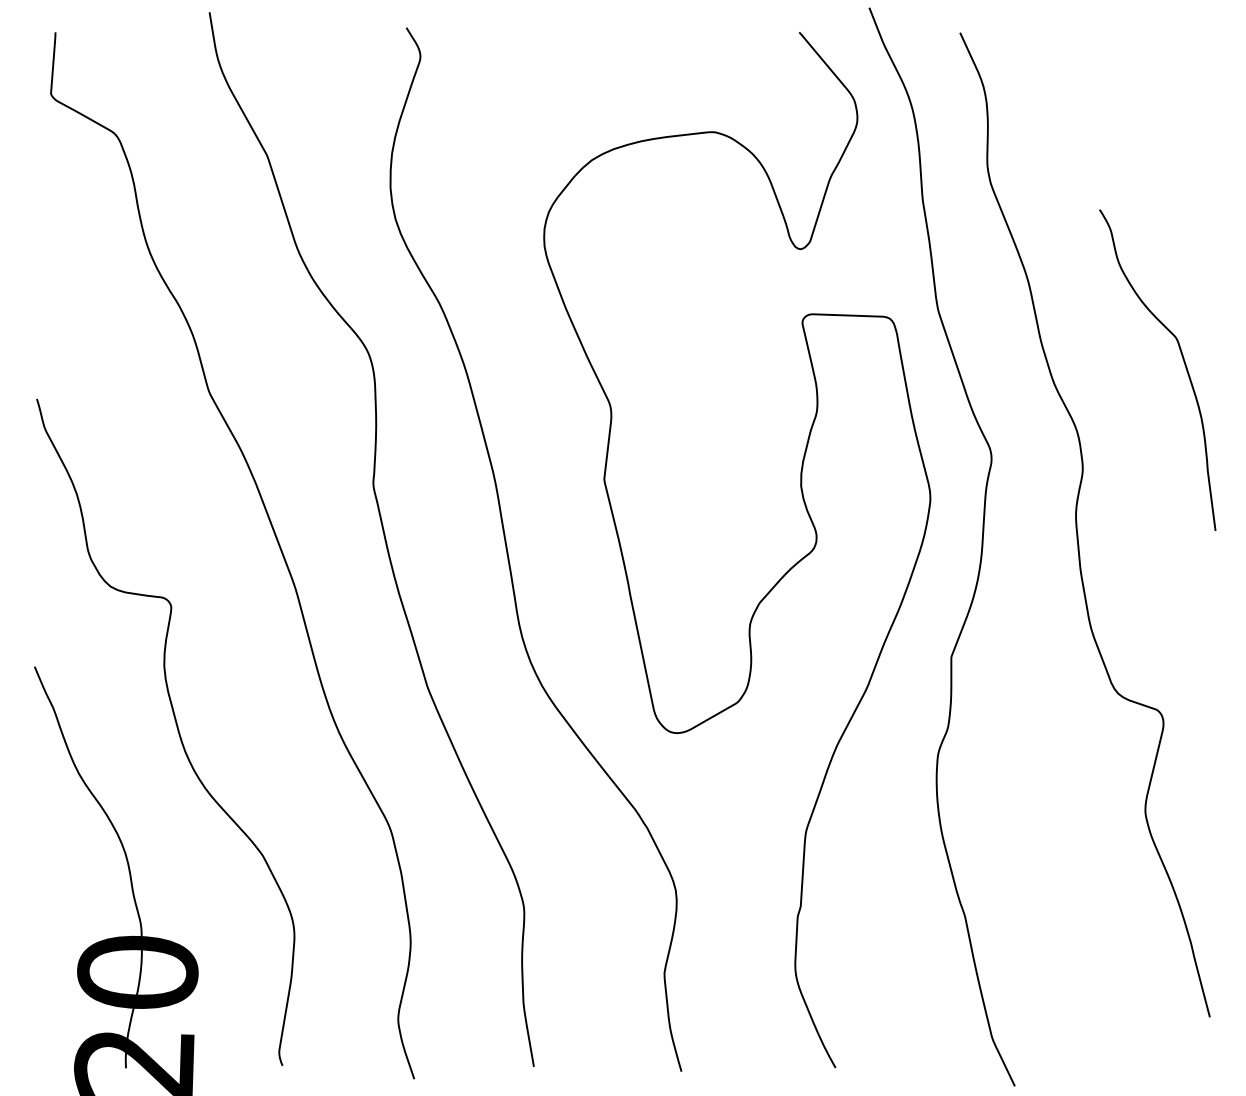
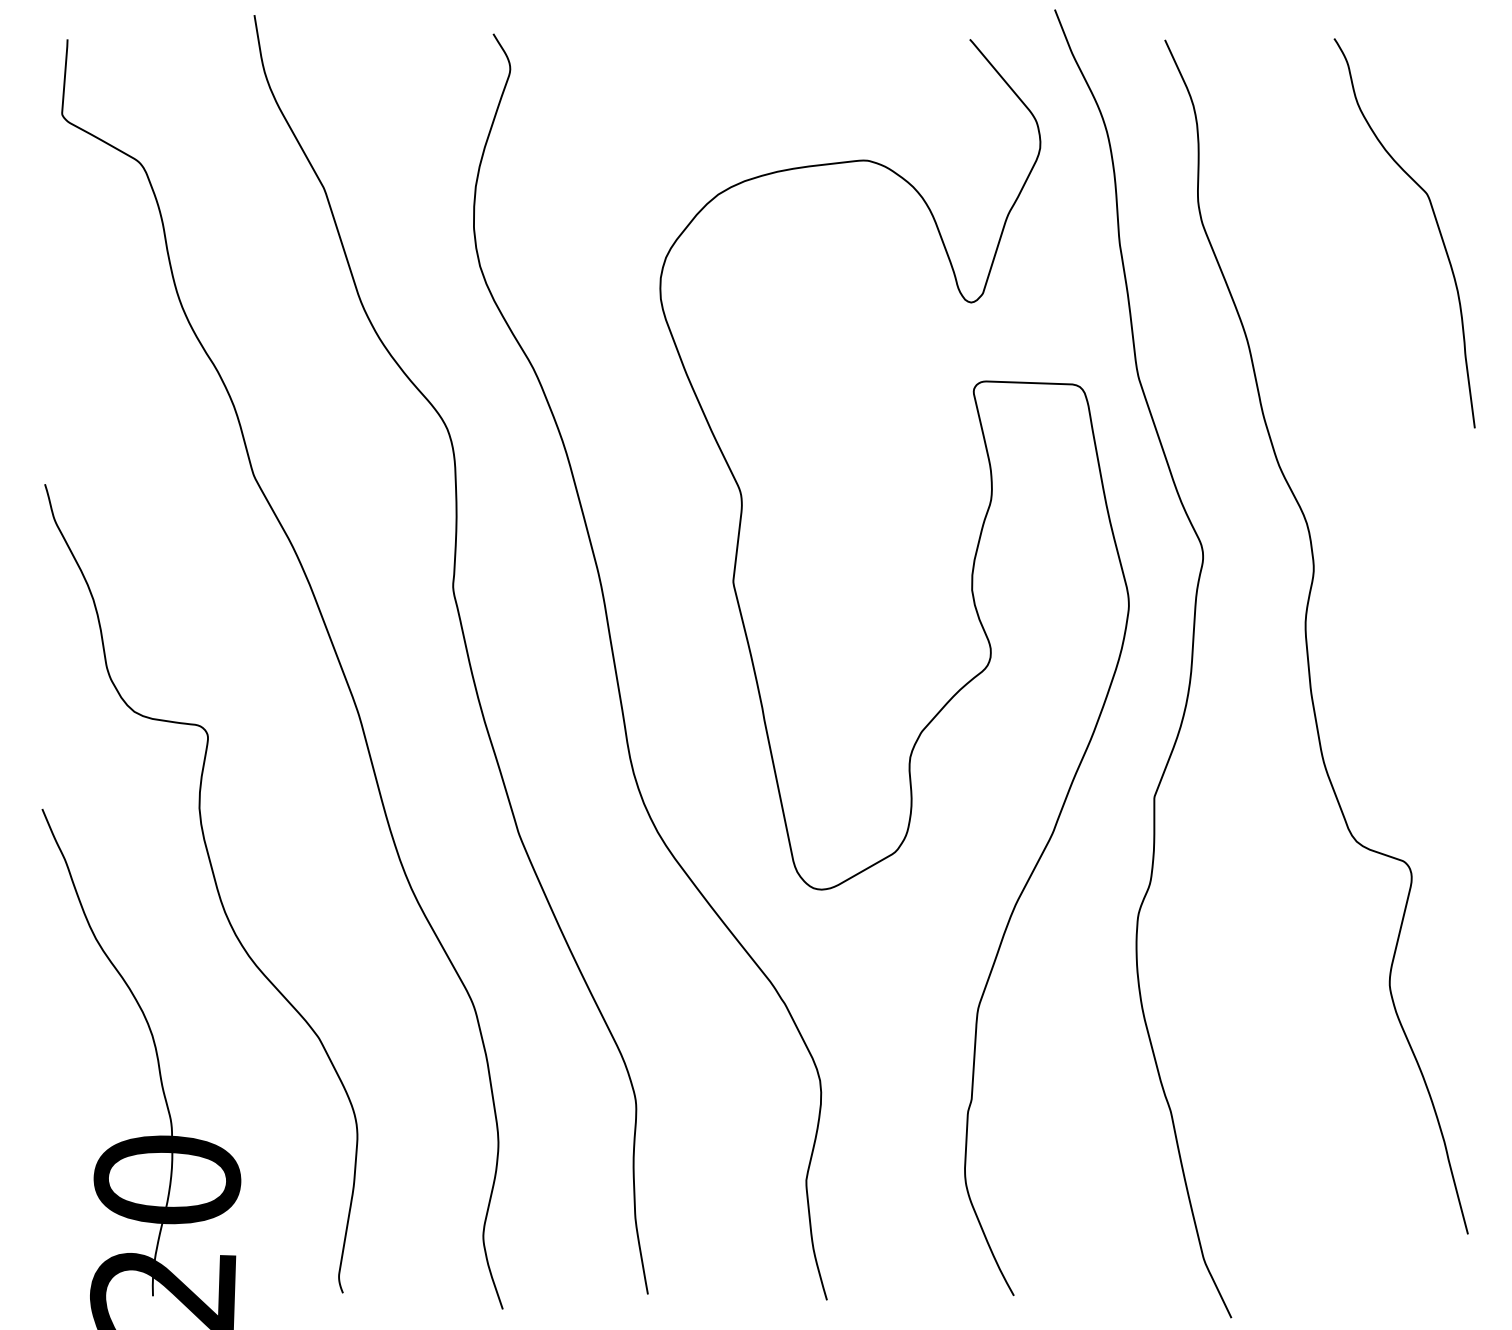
curve: (1183, 360) -> (1435, 221), moved

